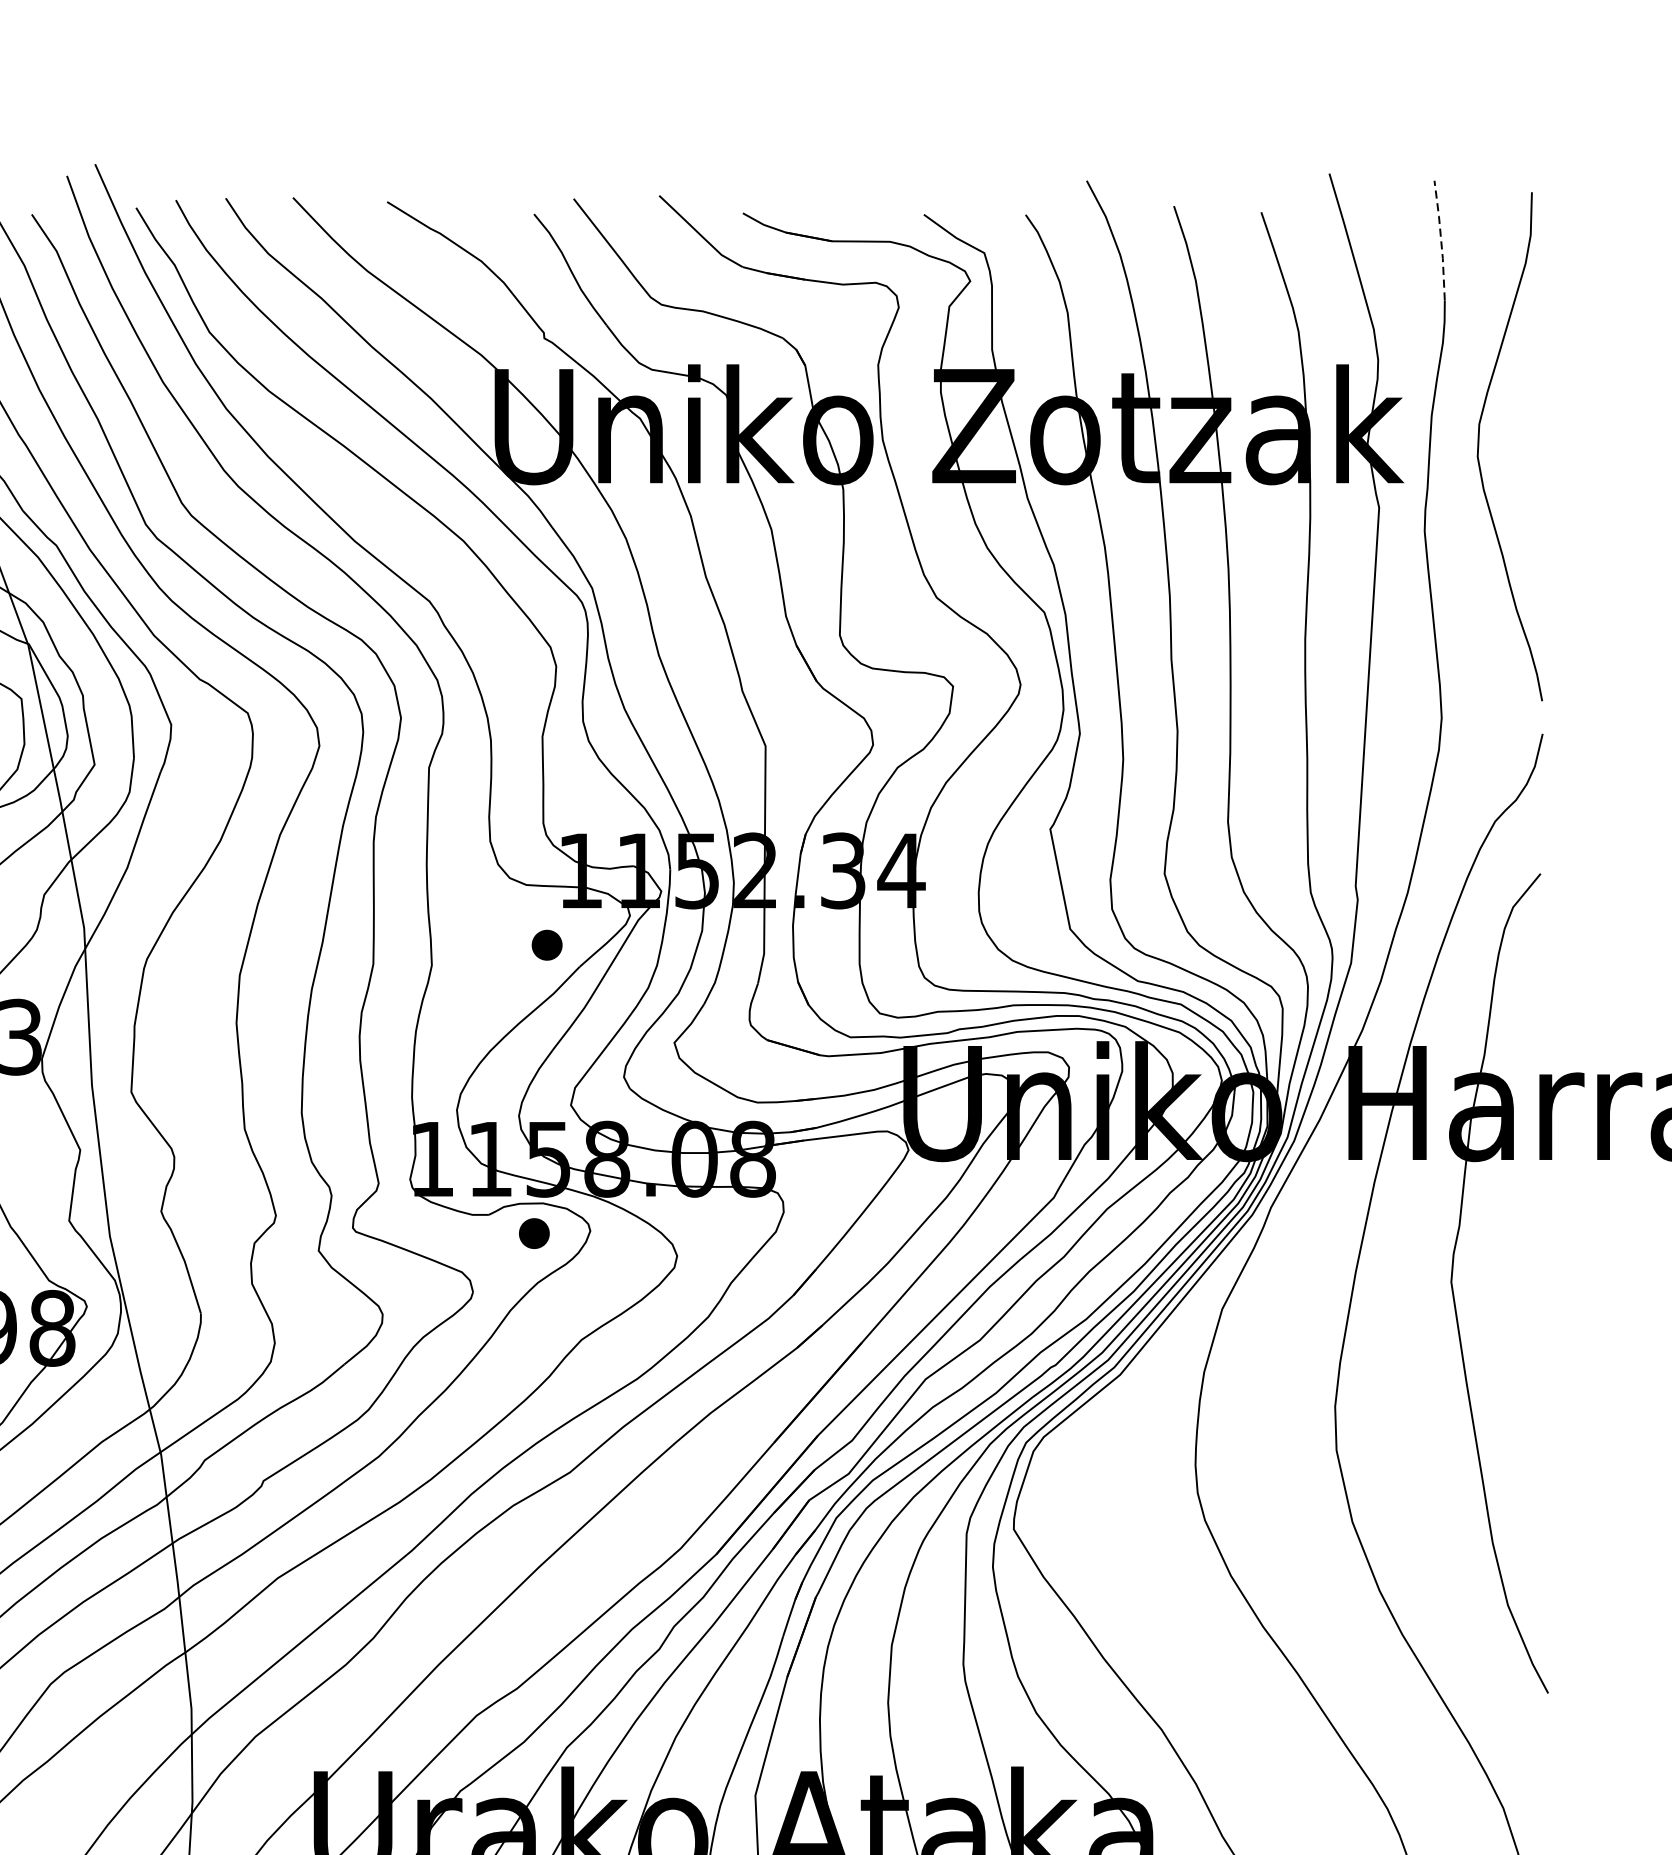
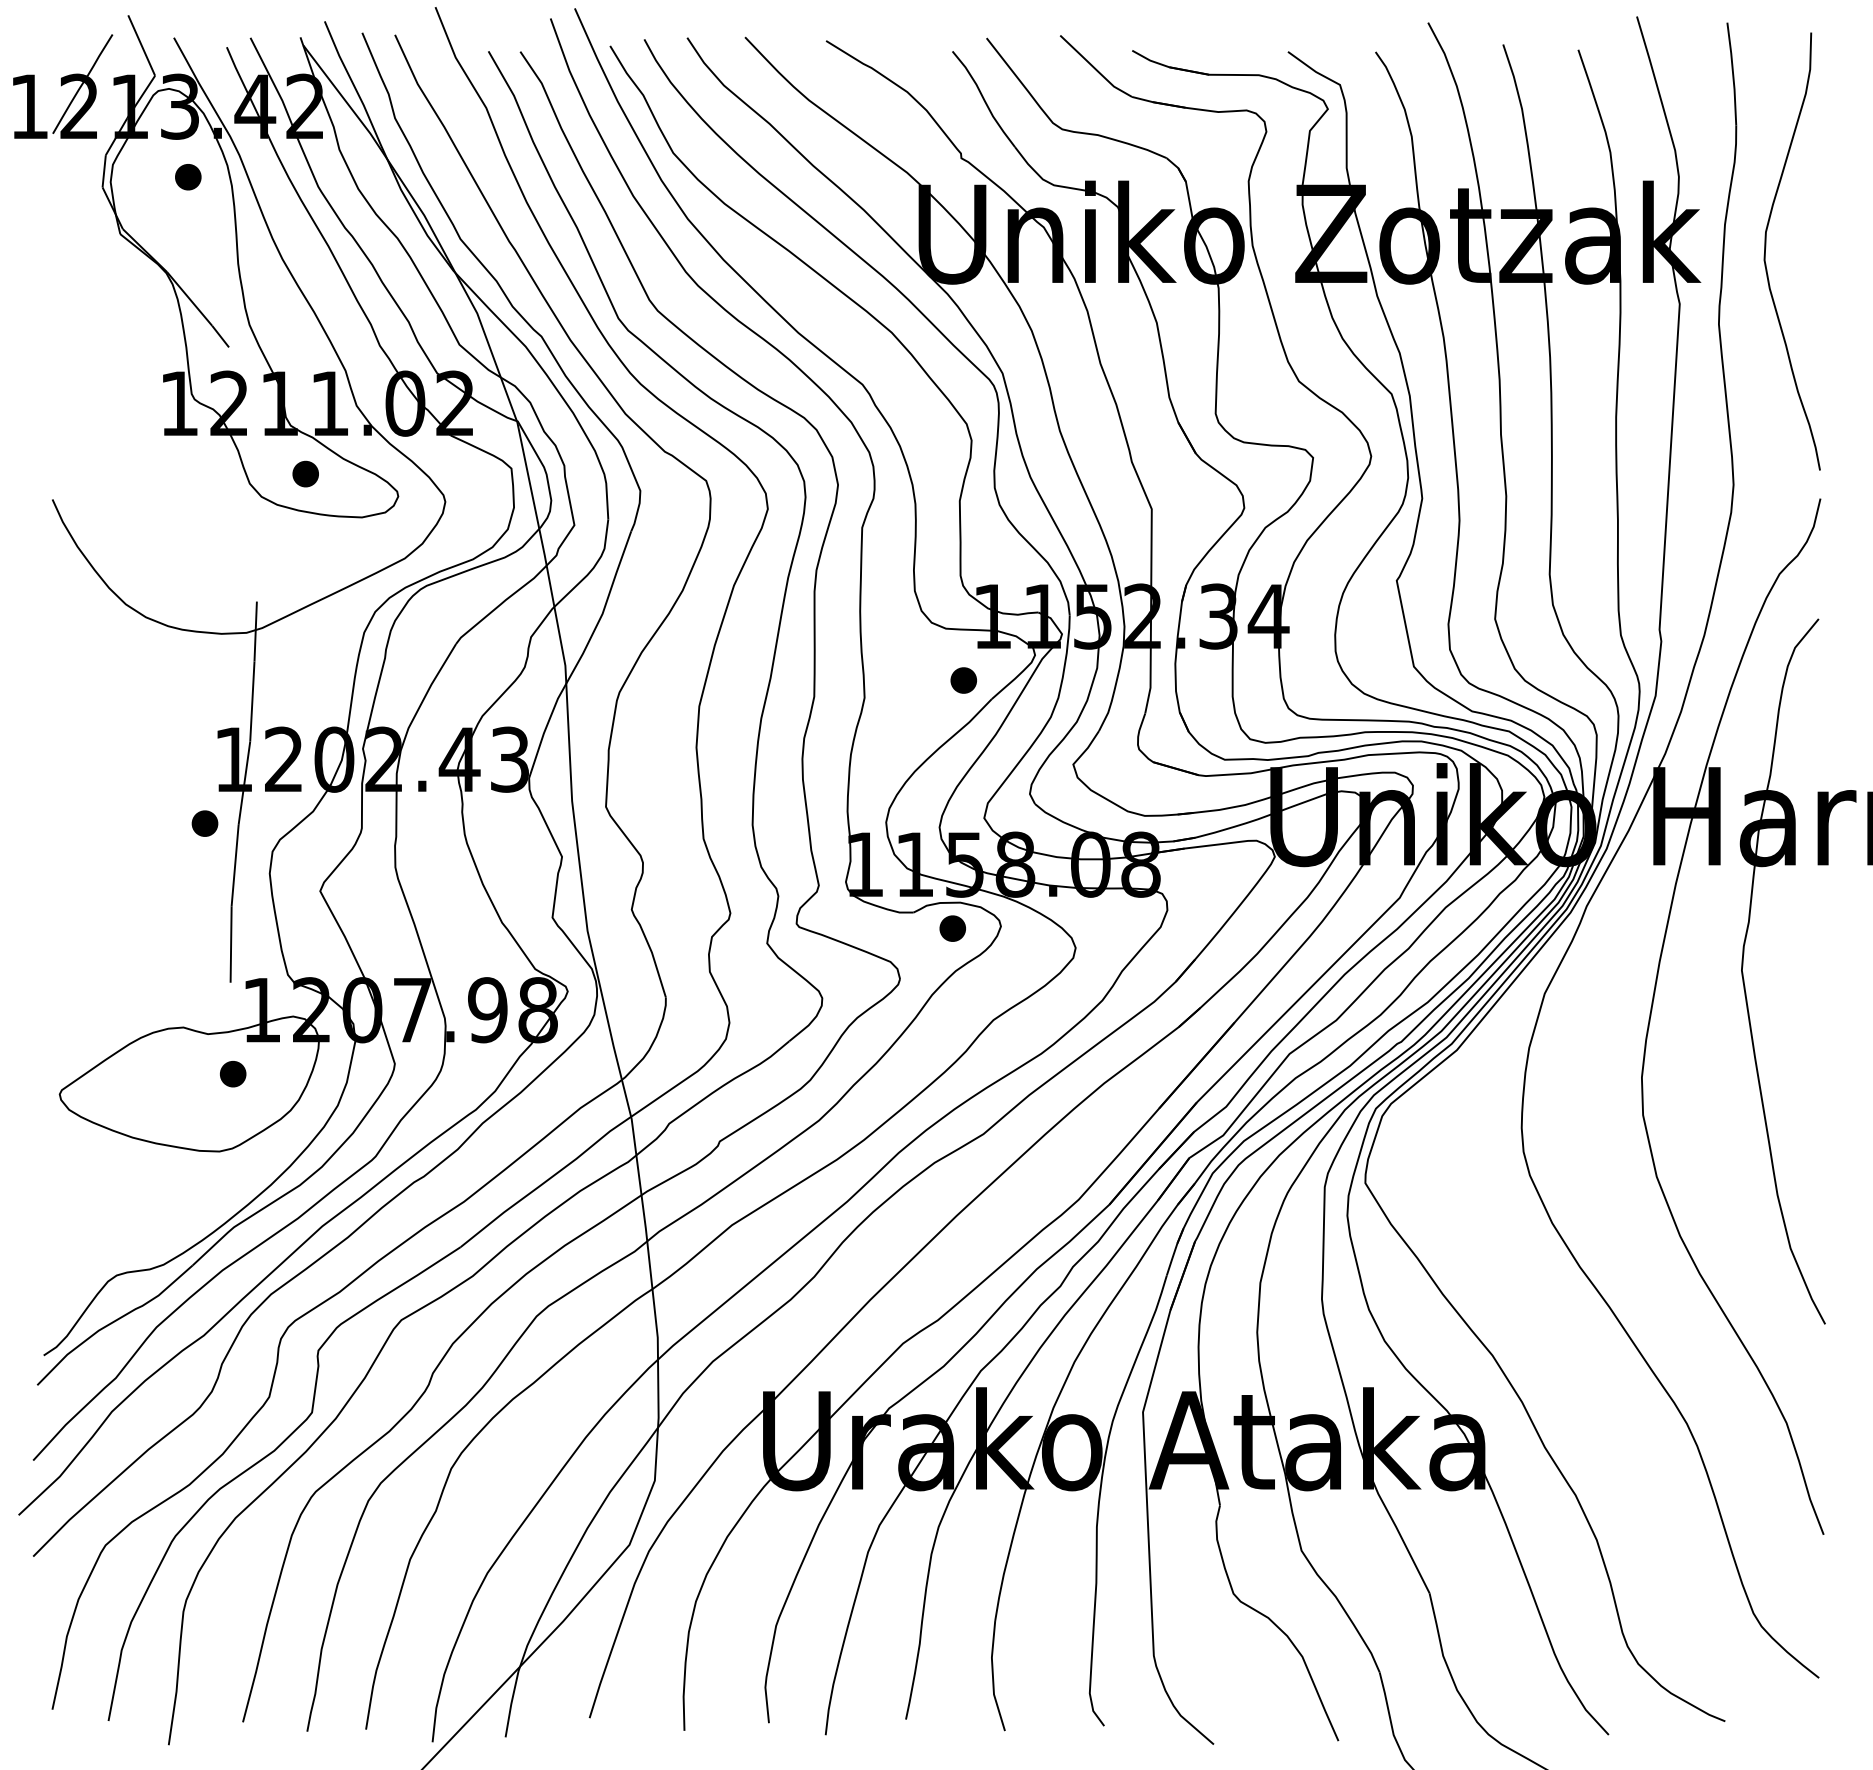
line: (1441, 239) -> (1733, 73), dashed -> solid

